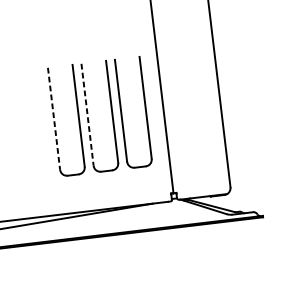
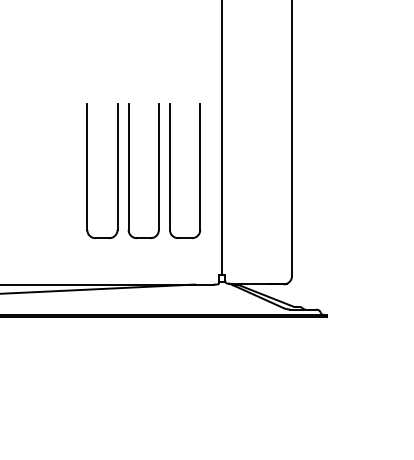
line: (87, 114) -> (128, 166), dashed -> solid
line: (54, 118) -> (87, 166), dashed -> solid

